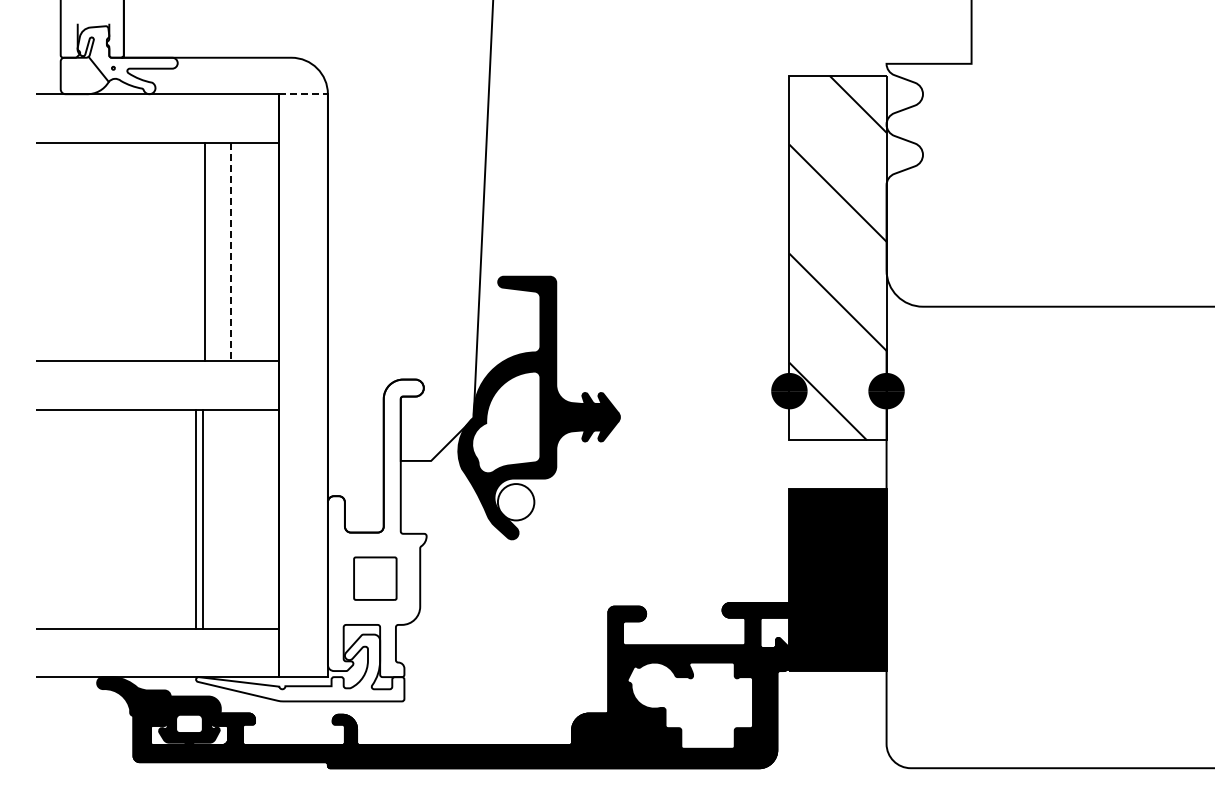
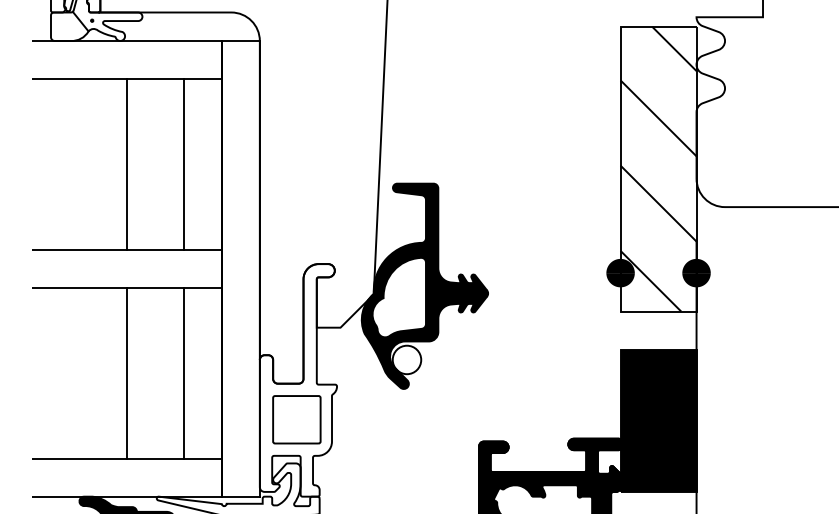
line: (304, 94) -> (241, 41), dashed -> solid
line: (204, 251) -> (126, 163), moved
line: (230, 252) -> (183, 164), dashed -> solid
line: (195, 518) -> (183, 372), moved
line: (202, 518) -> (126, 372), moved
part: (375, 578) -> (297, 419), size x1.43

